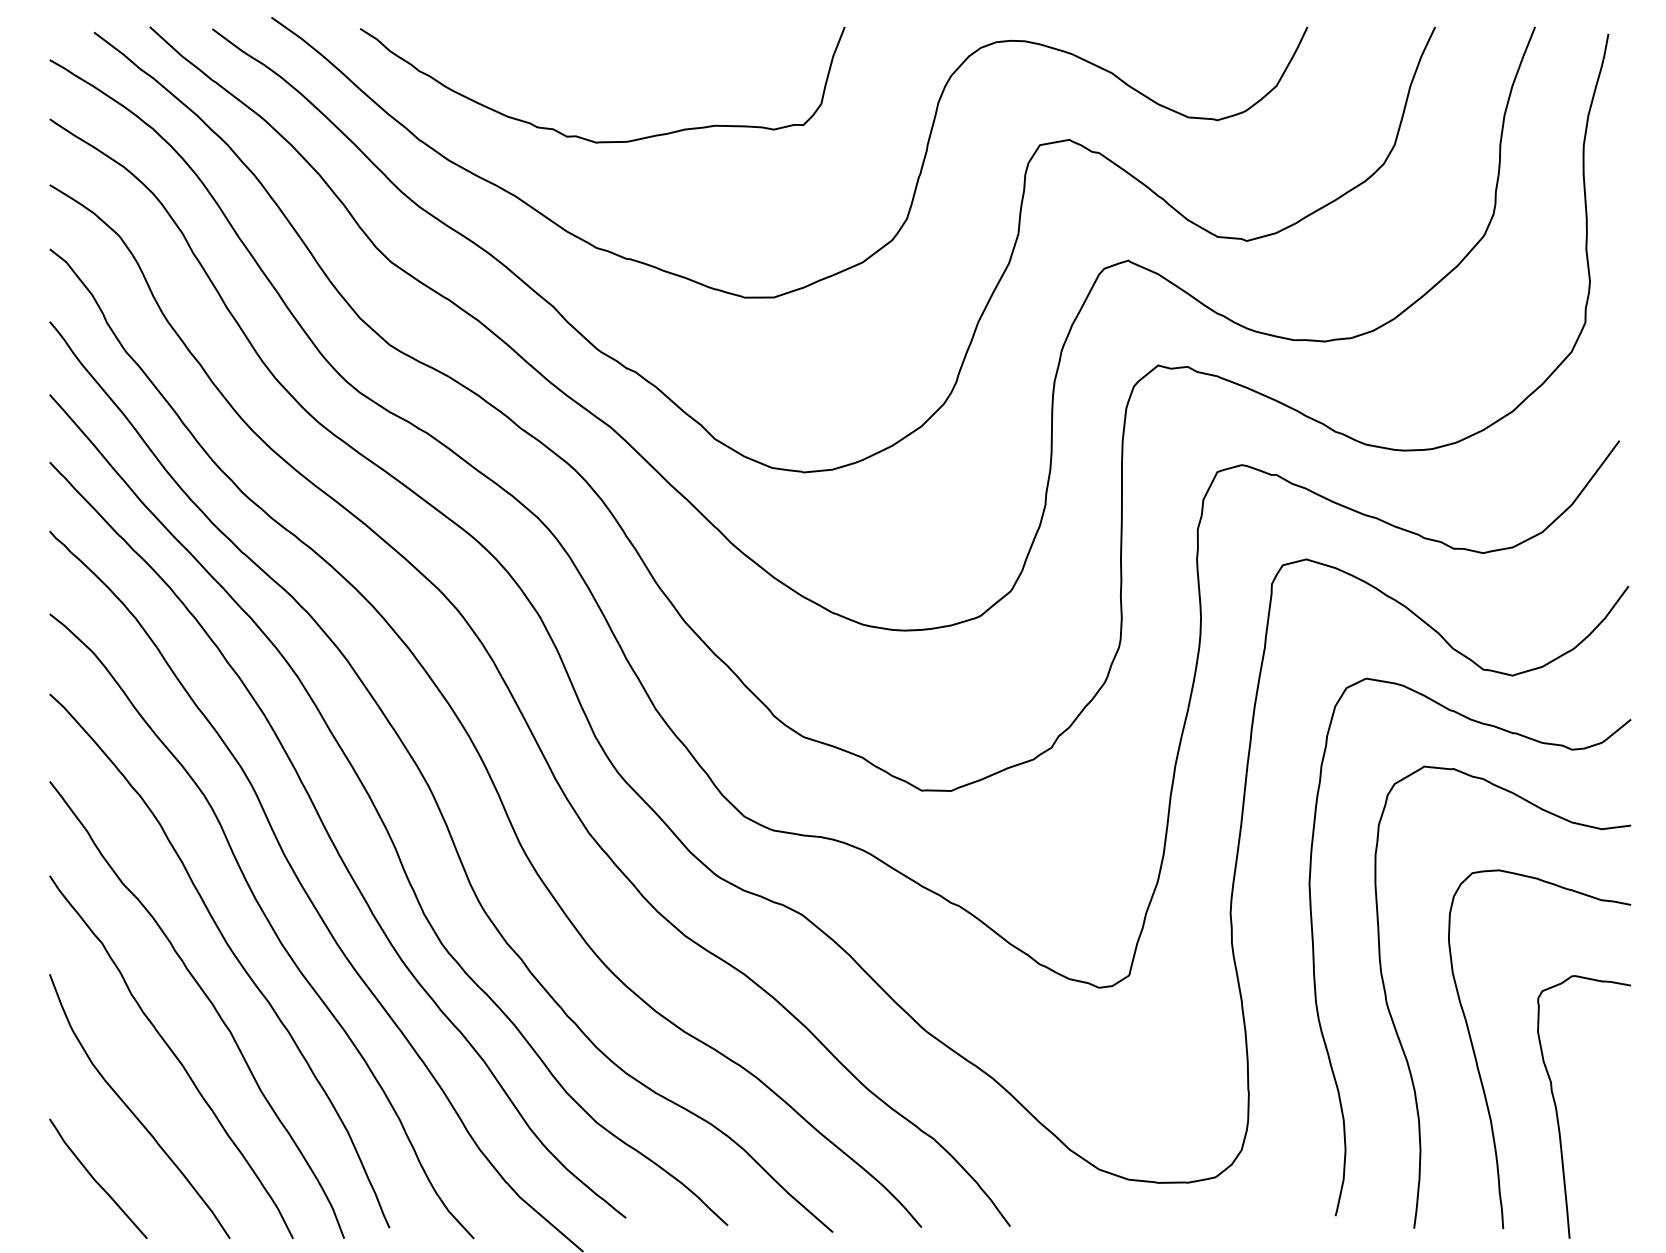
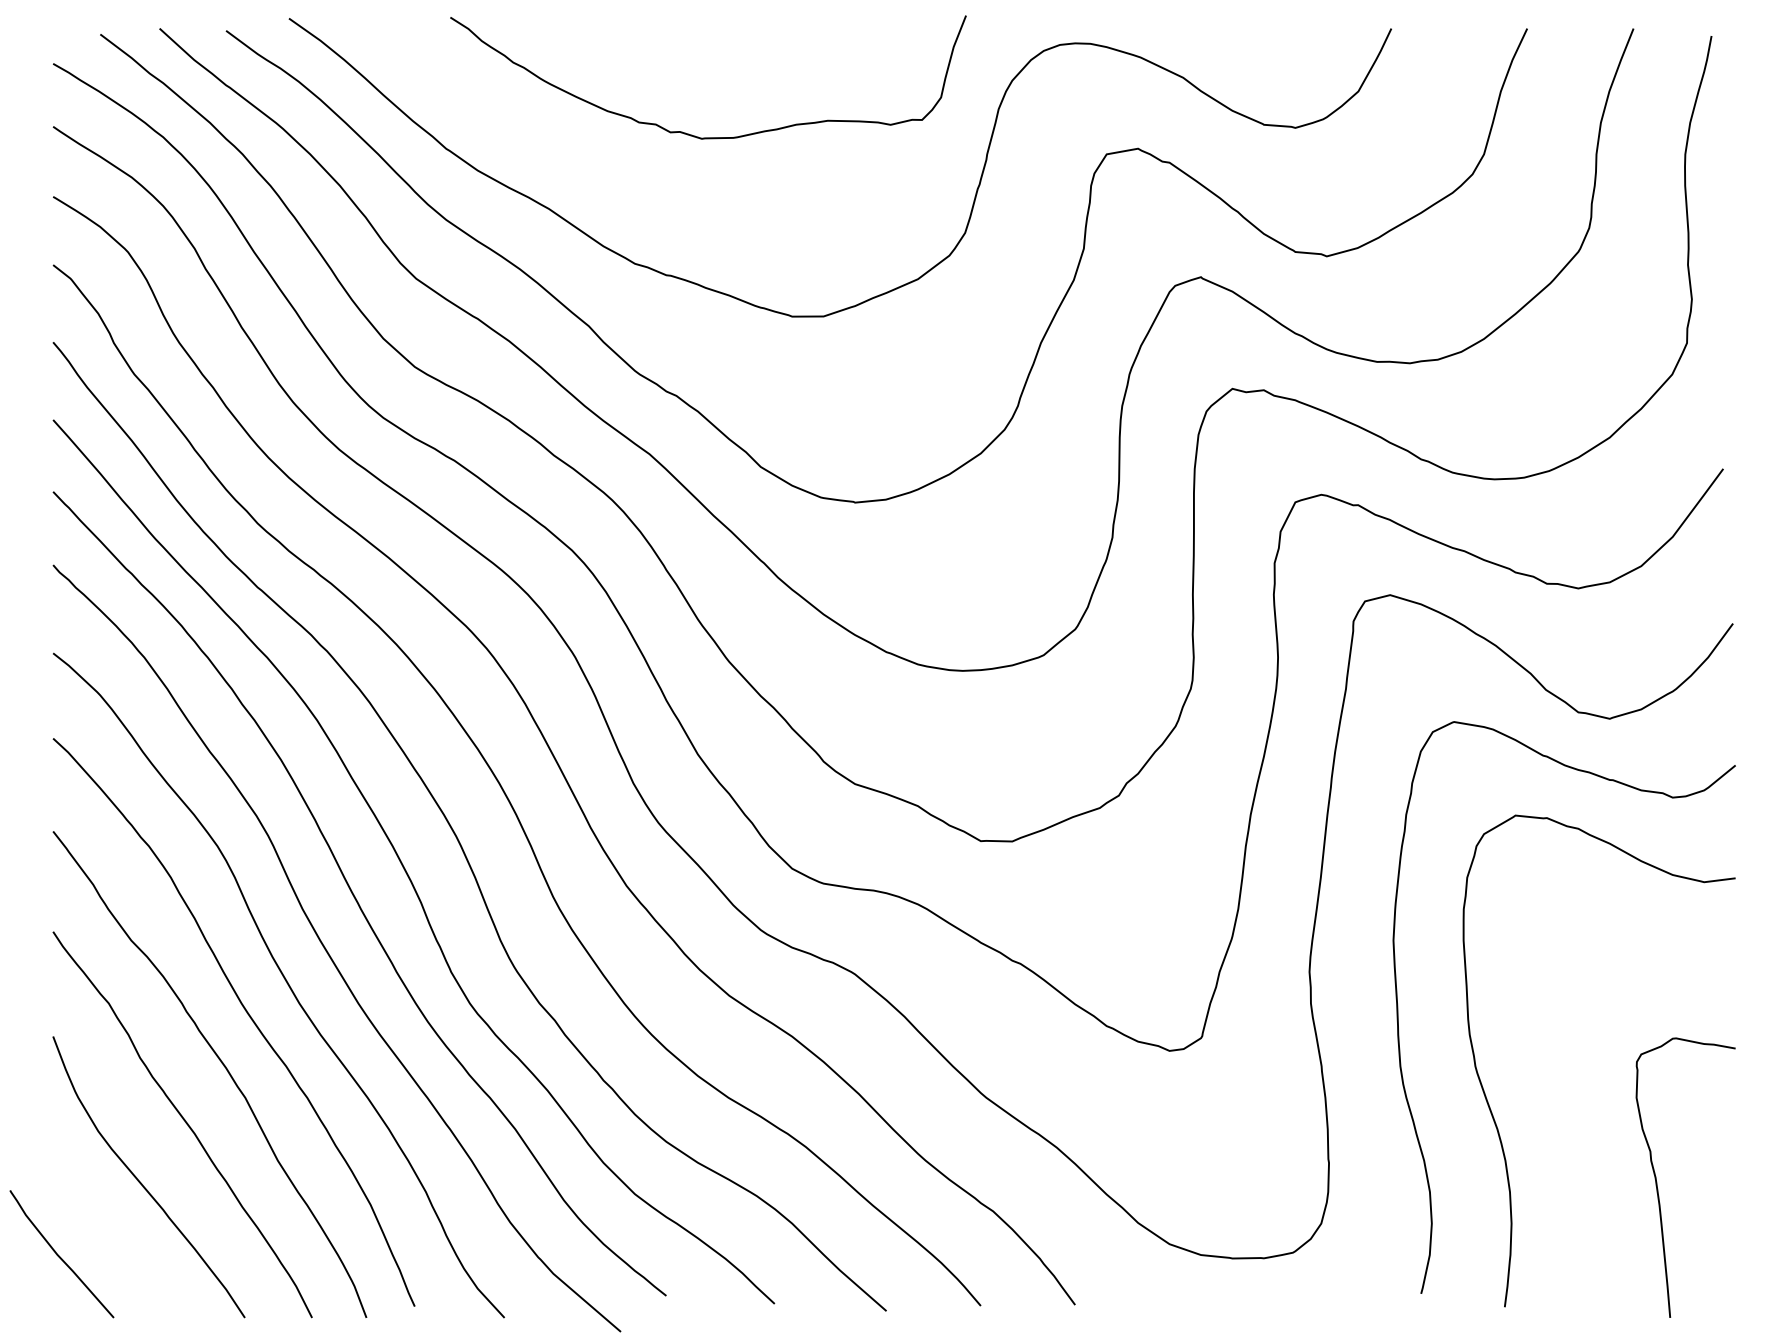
curve: (587, 138) -> (692, 134), moved
curve: (1477, 1062) -> (1572, 1130), removed
curve: (96, 1180) -> (59, 1255), moved

